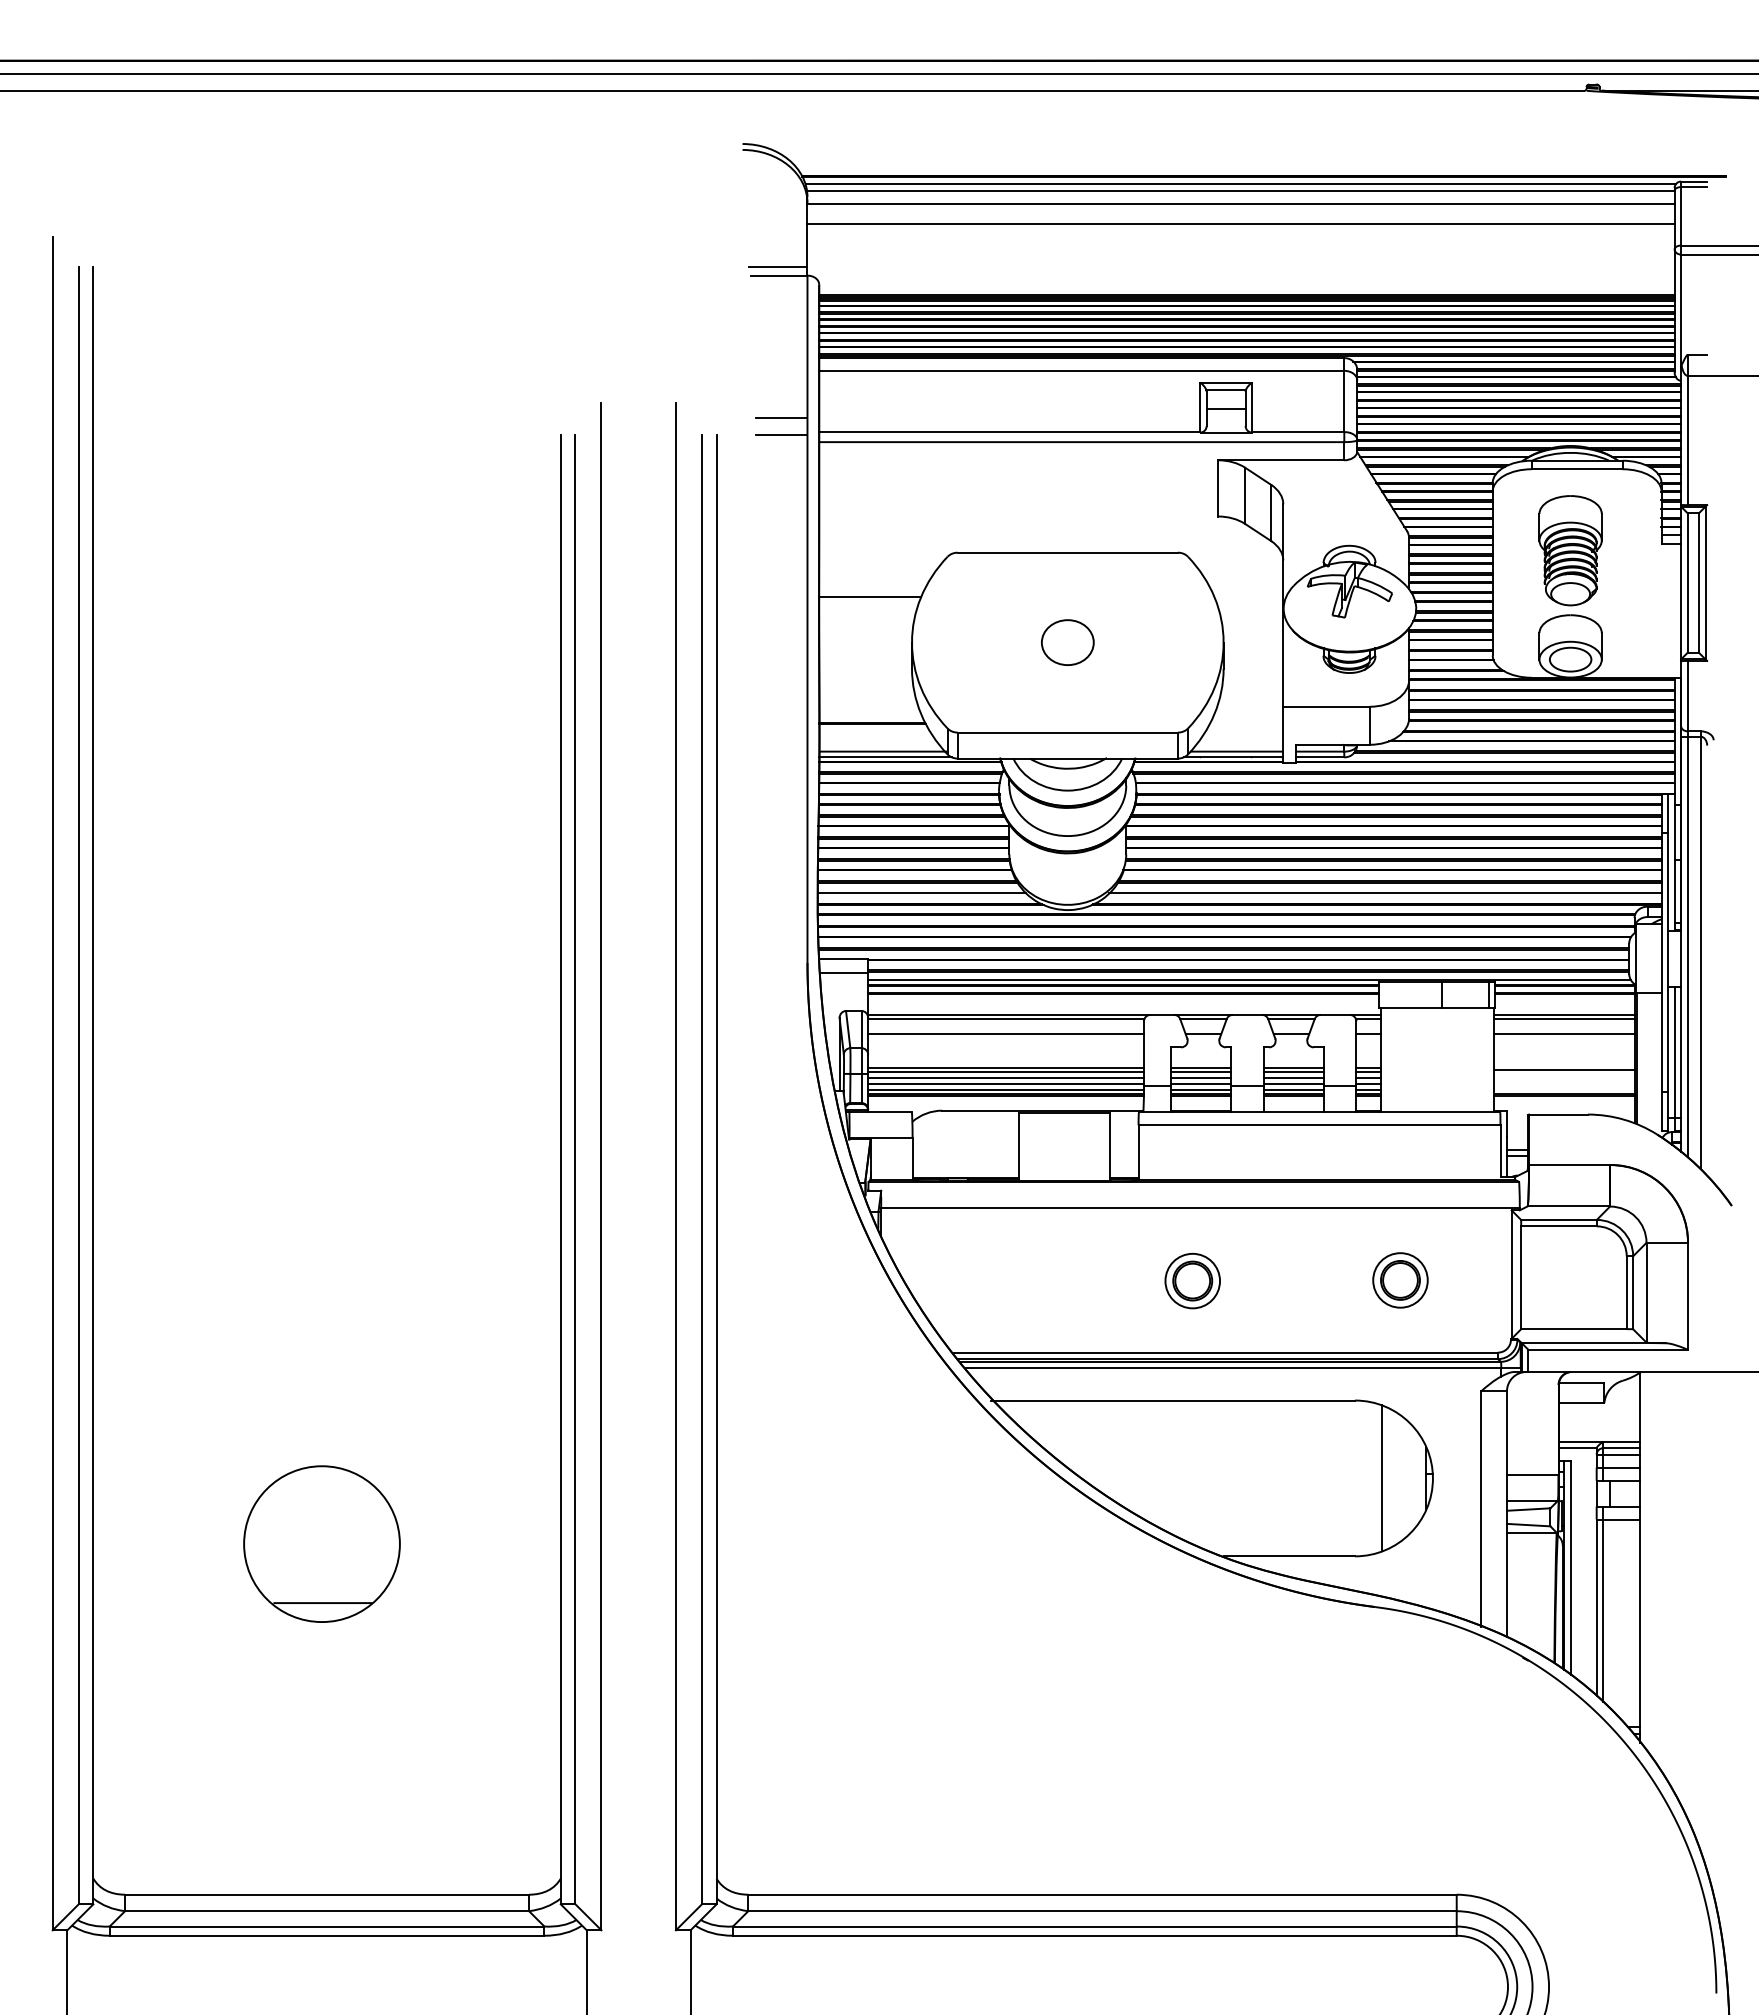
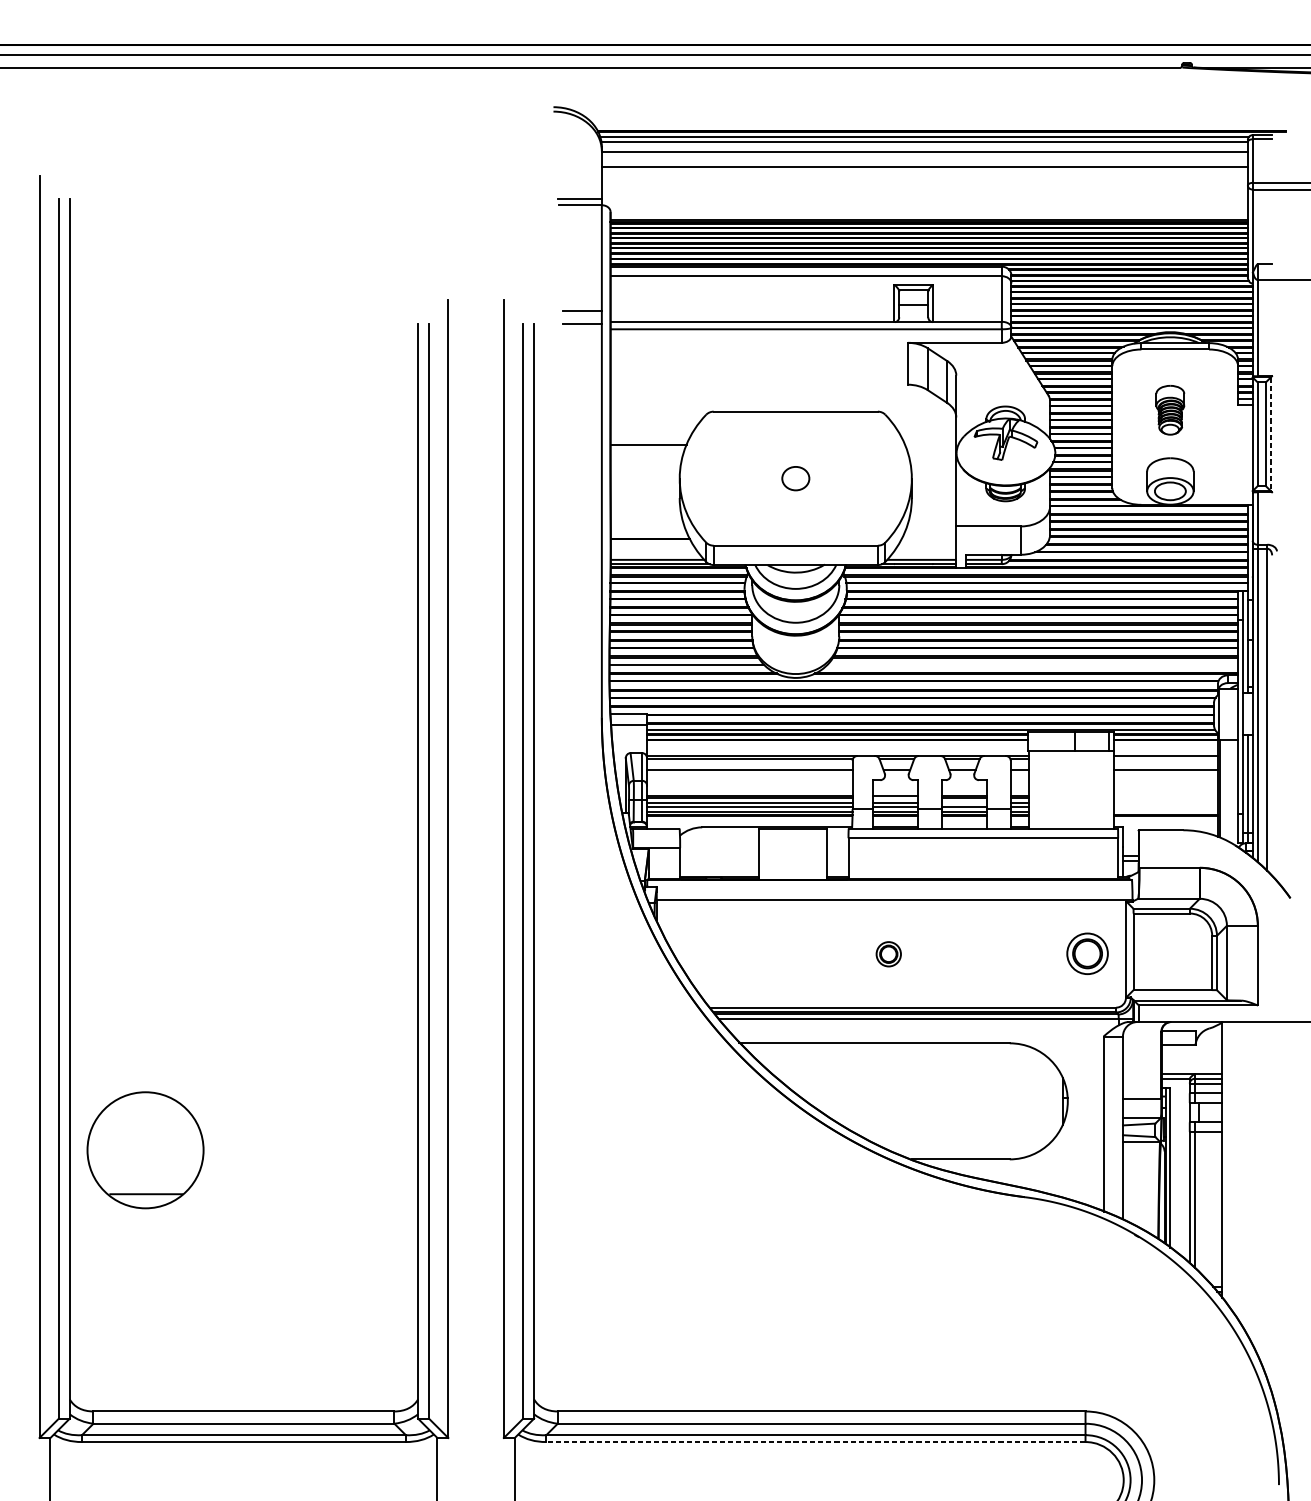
part: (1570, 550) -> (1170, 410), size x0.6
line: (1705, 583) -> (1270, 434), solid -> dashed
part: (1067, 642) -> (795, 478), size x0.7
line: (1385, 892) -> (1032, 664), removed
line: (1564, 1019) -> (1165, 759), removed
line: (1564, 1070) -> (1165, 797), removed
line: (1200, 1071) -> (894, 798), removed
line: (1293, 1078) -> (963, 803), removed
part: (1192, 1280) -> (888, 953), size x0.6
part: (1400, 1280) -> (1087, 953), moved
line: (1382, 1478) -> (1030, 1101), removed
part: (321, 1543) -> (145, 1149), moved
line: (1094, 1935) -> (815, 1441), solid -> dashed

